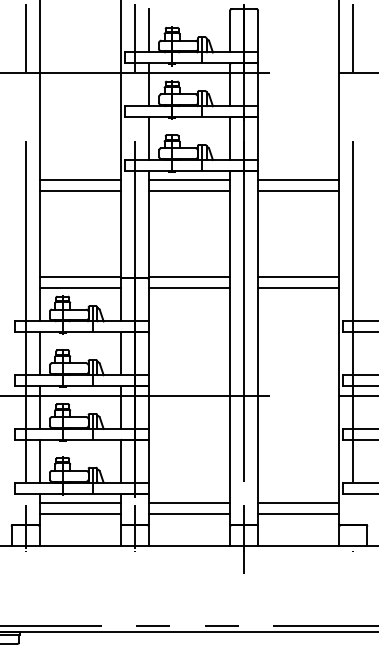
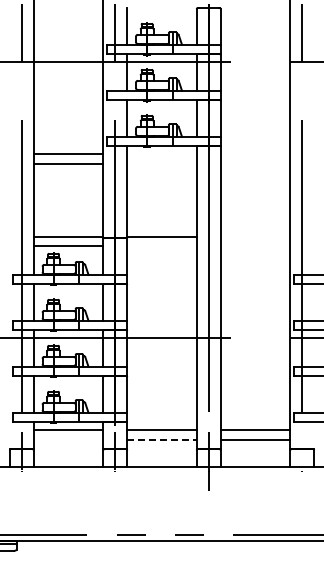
line: (188, 180) -> (161, 154), removed
line: (298, 180) -> (255, 154), removed
line: (188, 191) -> (161, 163), removed
line: (298, 191) -> (255, 163), removed
line: (298, 277) -> (255, 237), removed
line: (188, 288) -> (161, 246), removed
line: (298, 288) -> (255, 246), removed
line: (80, 513) -> (68, 439), removed
line: (190, 513) -> (162, 439), solid -> dashed

